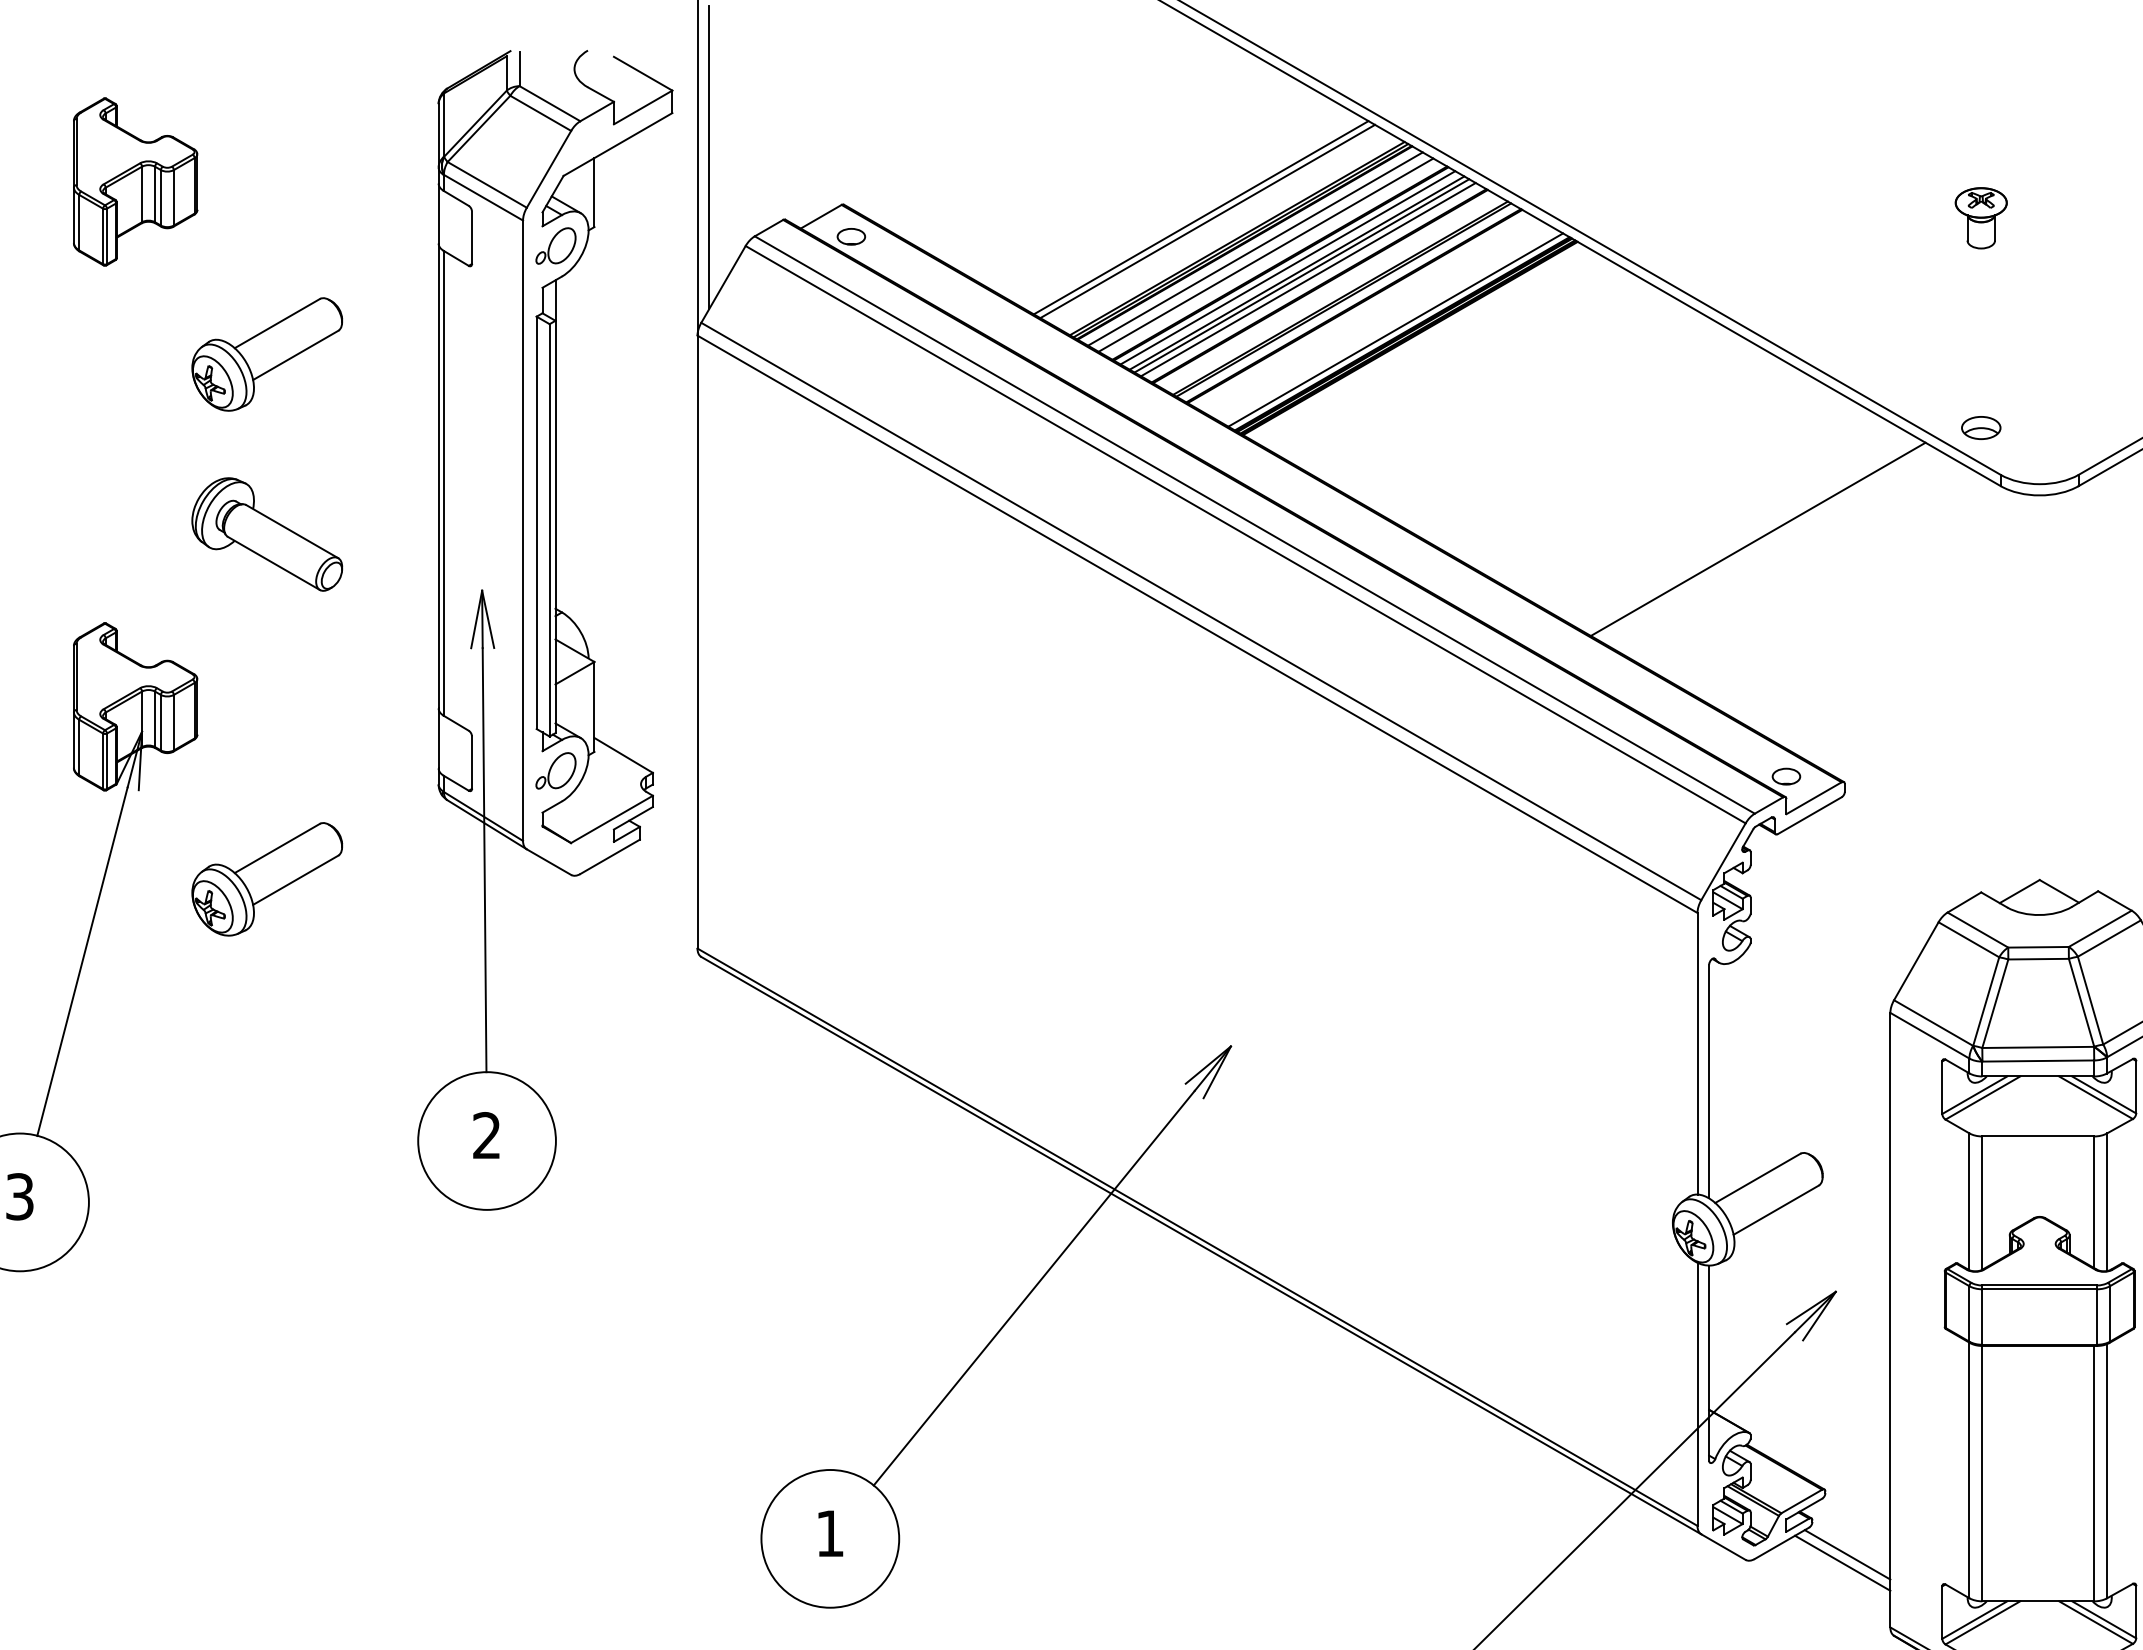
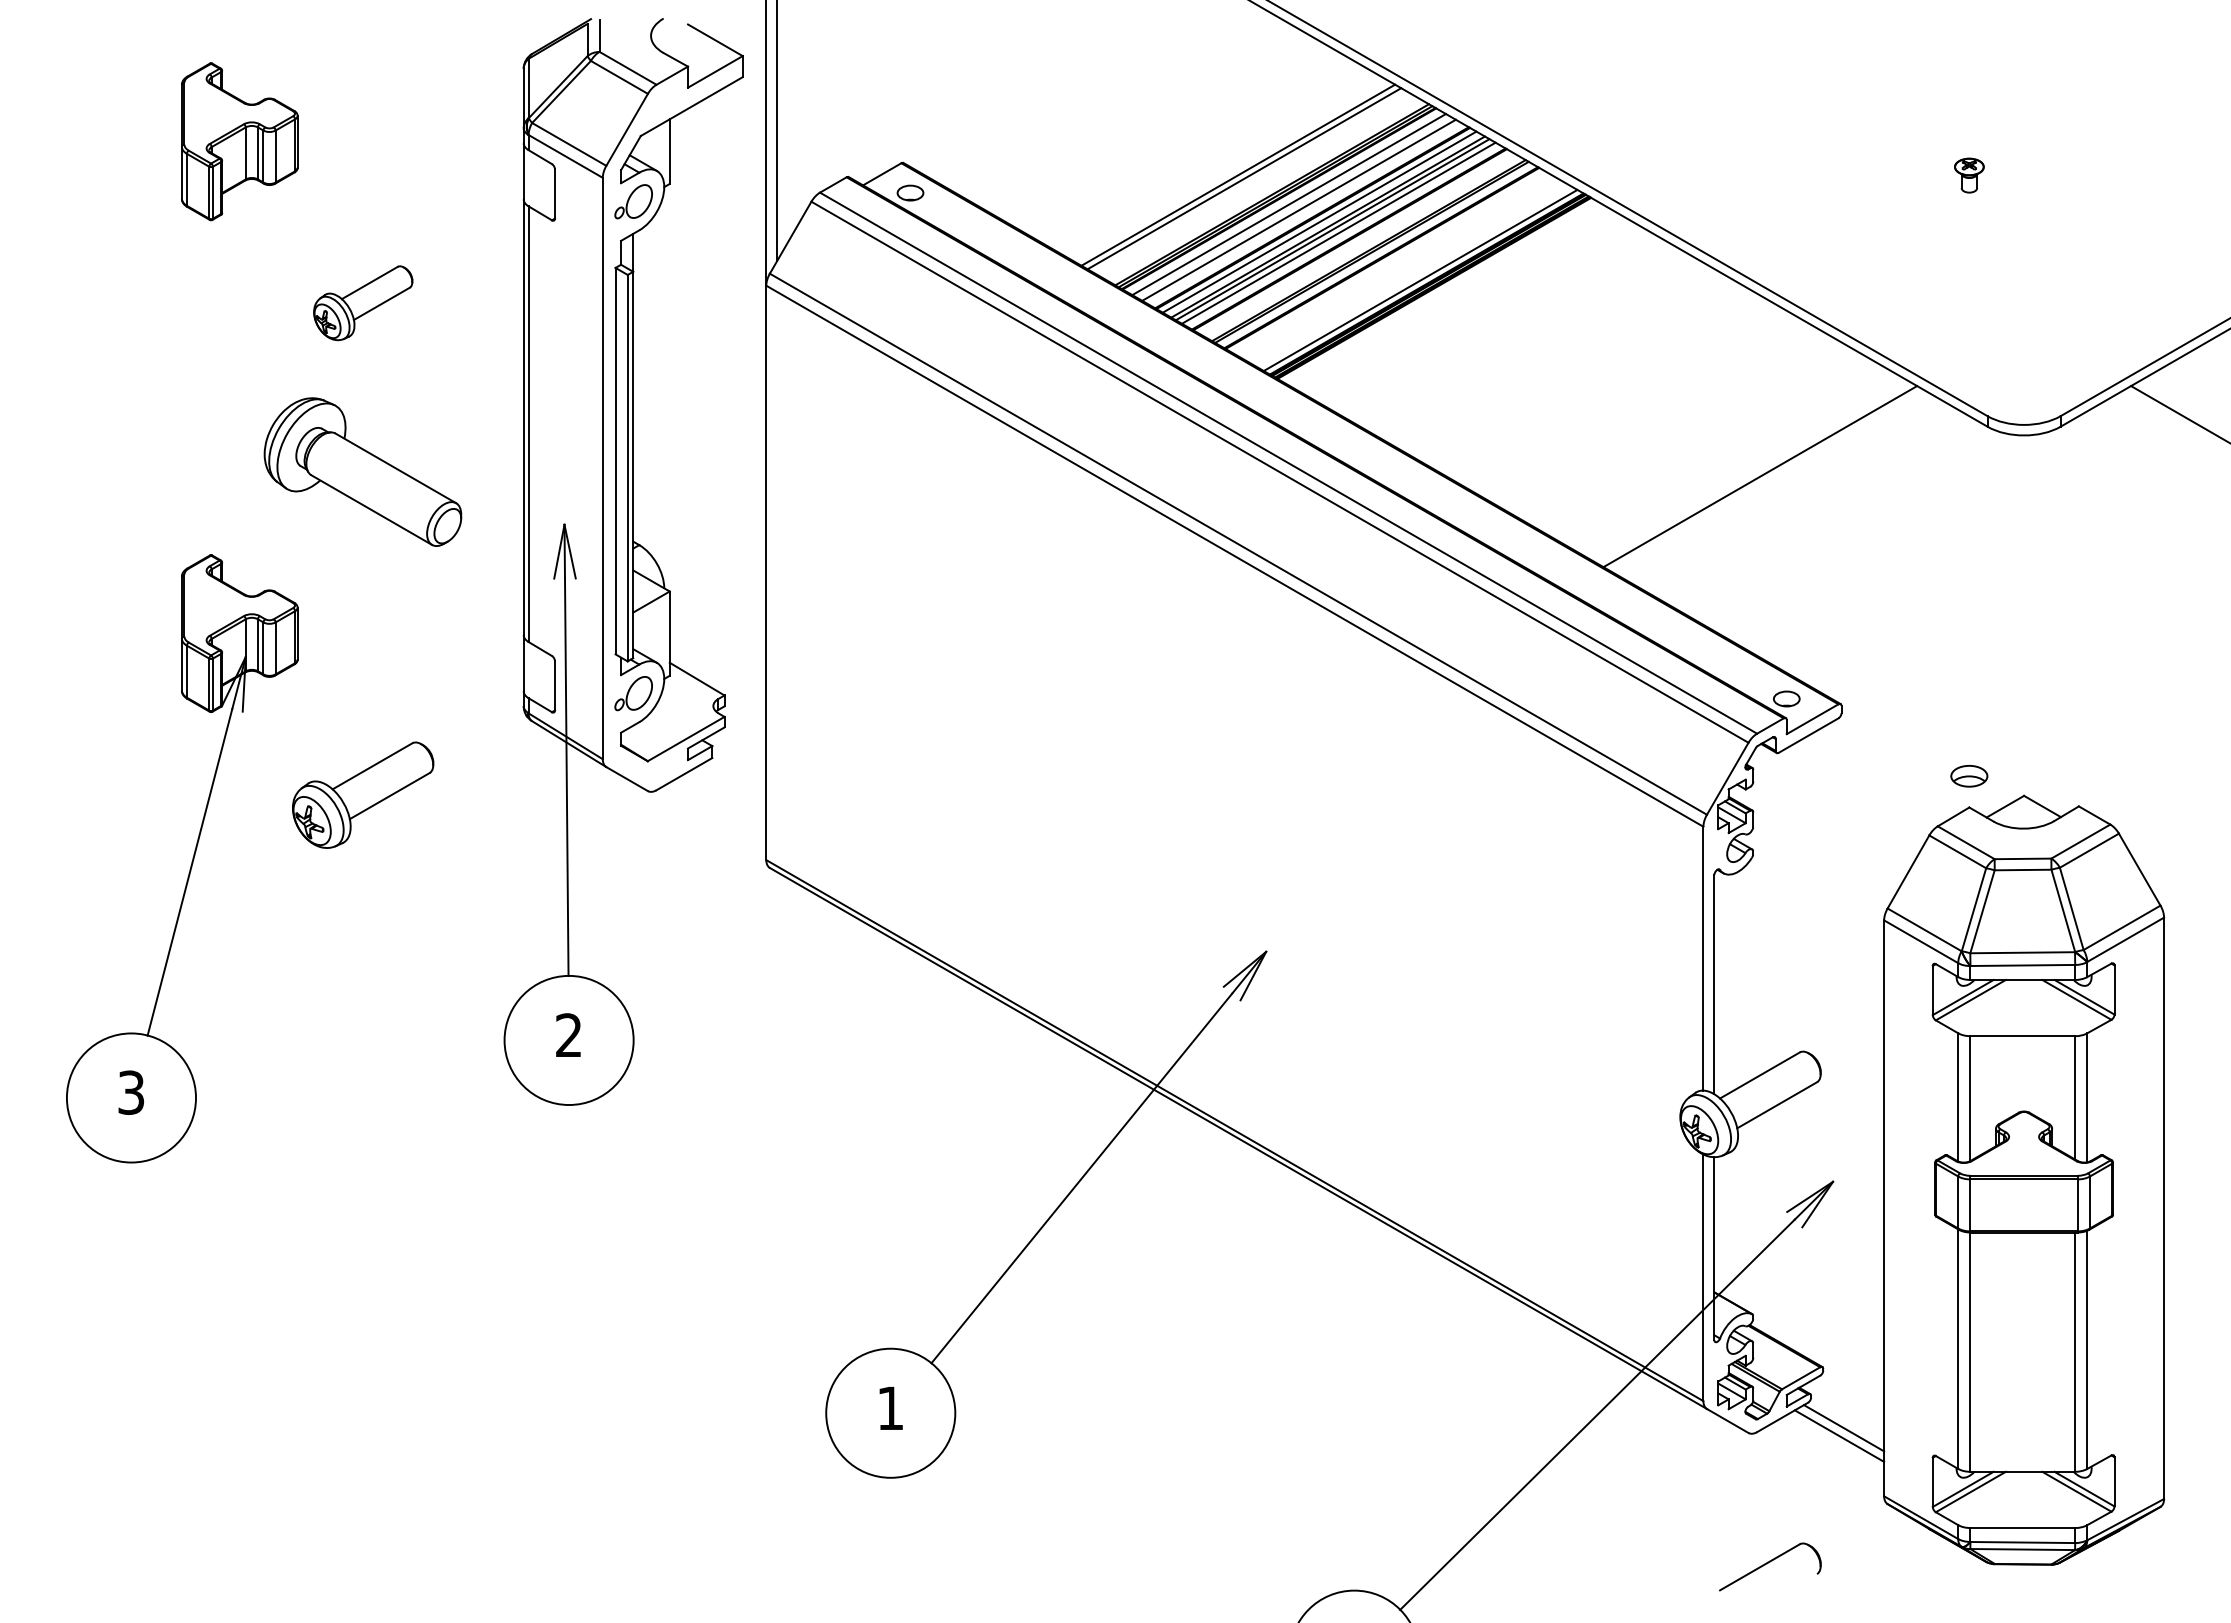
part: (1981, 218) -> (1969, 175), size x0.6
part: (267, 353) -> (363, 302), size x0.7
part: (1981, 428) -> (1969, 776), moved
part: (267, 533) -> (363, 471), size x1.4

